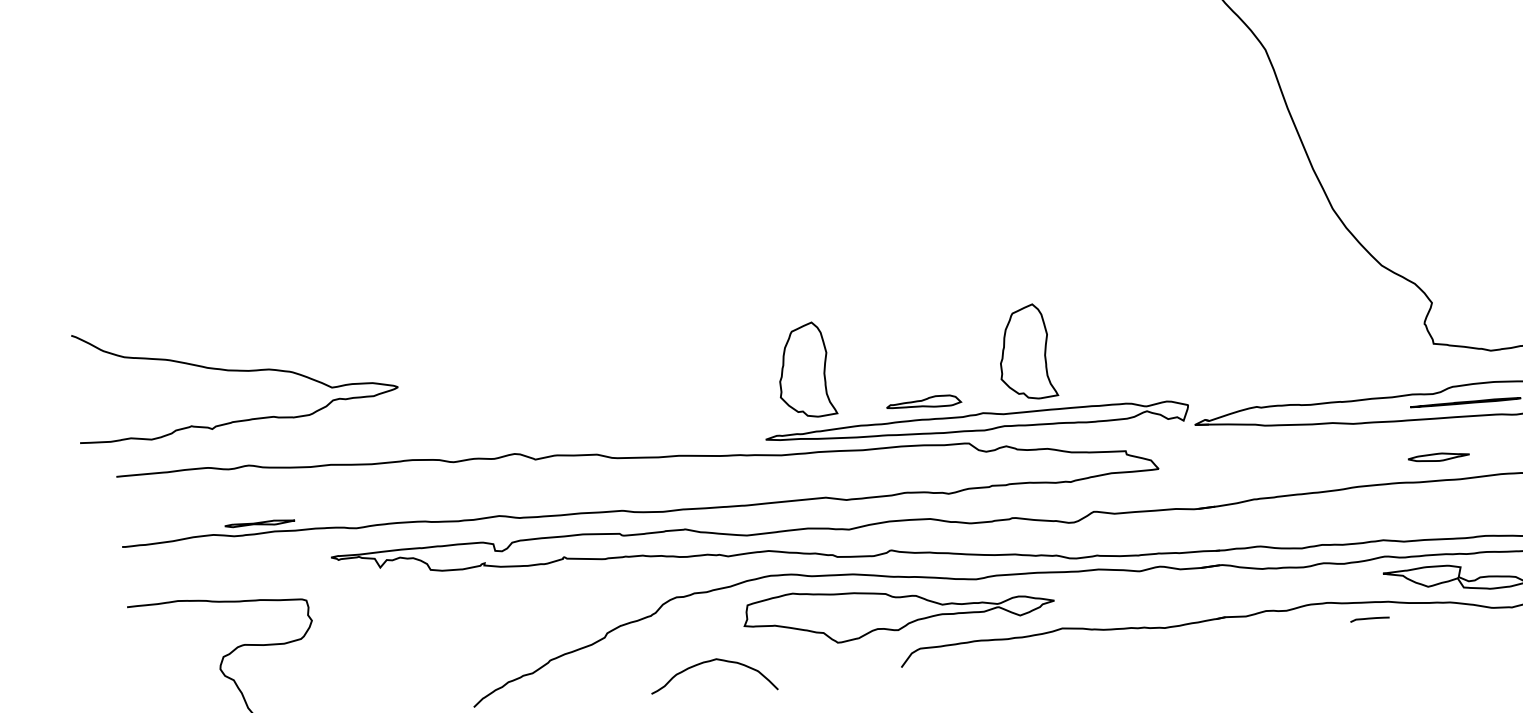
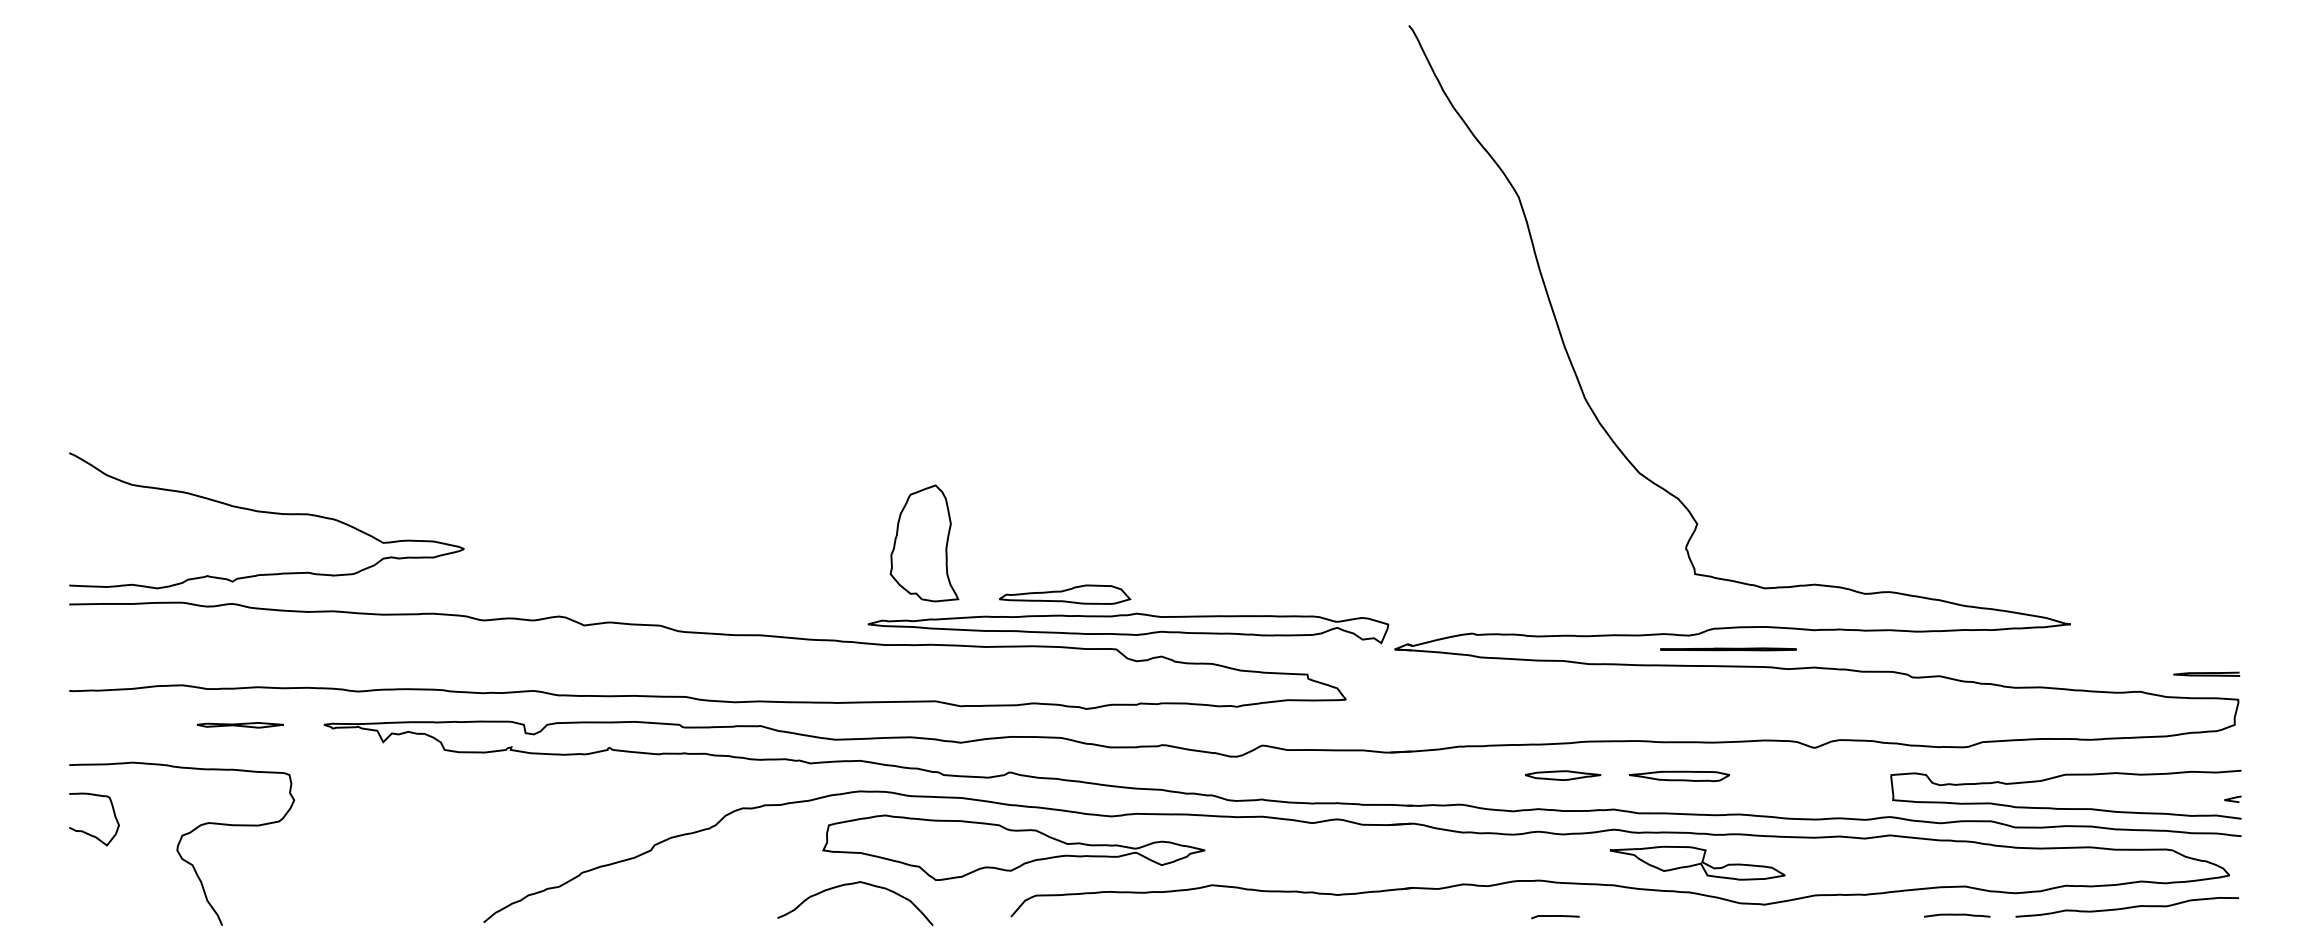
part: (1027, 352) -> (1196, 543), removed
curve: (235, 371) -> (266, 513), moved
part: (924, 402) -> (1065, 594), size x1.43
part: (1439, 457) -> (1563, 775), moved
part: (1434, 509) -> (1679, 776), added
part: (260, 523) -> (240, 725), moved
curve: (1369, 618) -> (1555, 916), moved
curve: (146, 660) -> (87, 832), added
curve: (711, 661) -> (854, 884), moved

